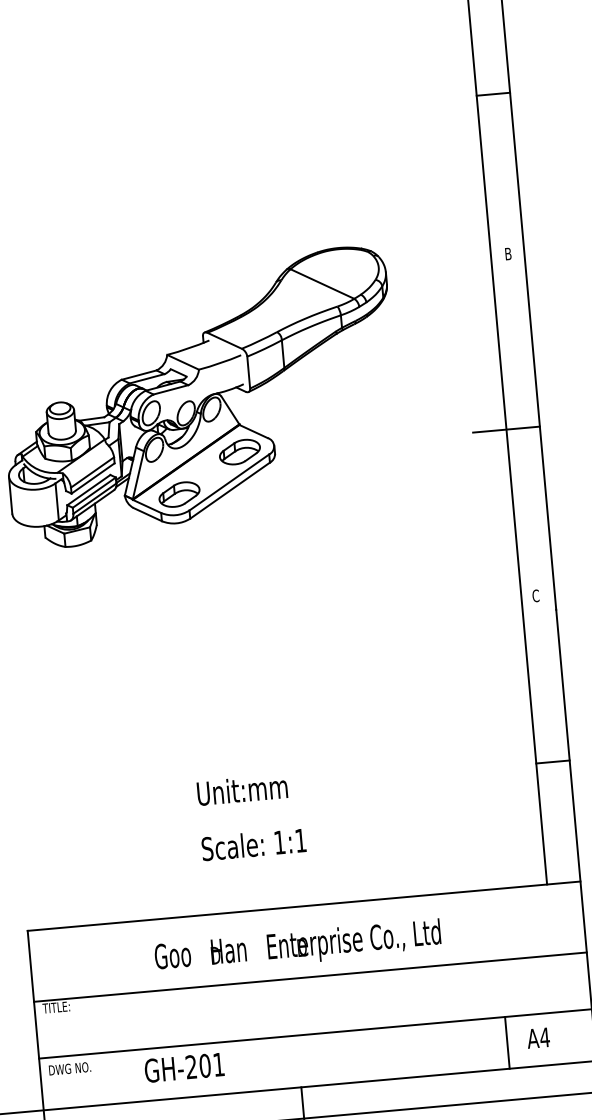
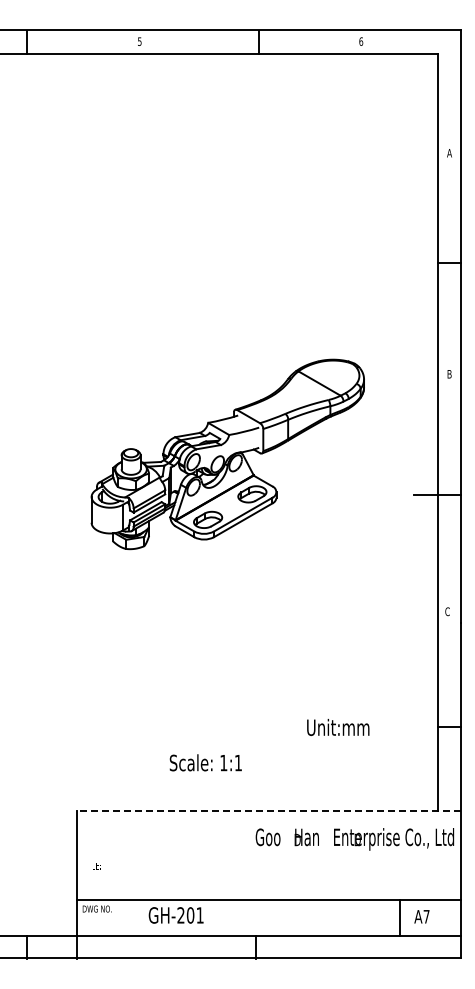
text: (242, 789) -> (338, 727), moved
text: (253, 844) -> (205, 762), moved
line: (303, 906) -> (268, 811), solid -> dashed
text: (297, 947) -> (354, 839), moved
line: (310, 976) -> (268, 860), removed
text: (544, 1037) -> (426, 916), A4 -> A7

